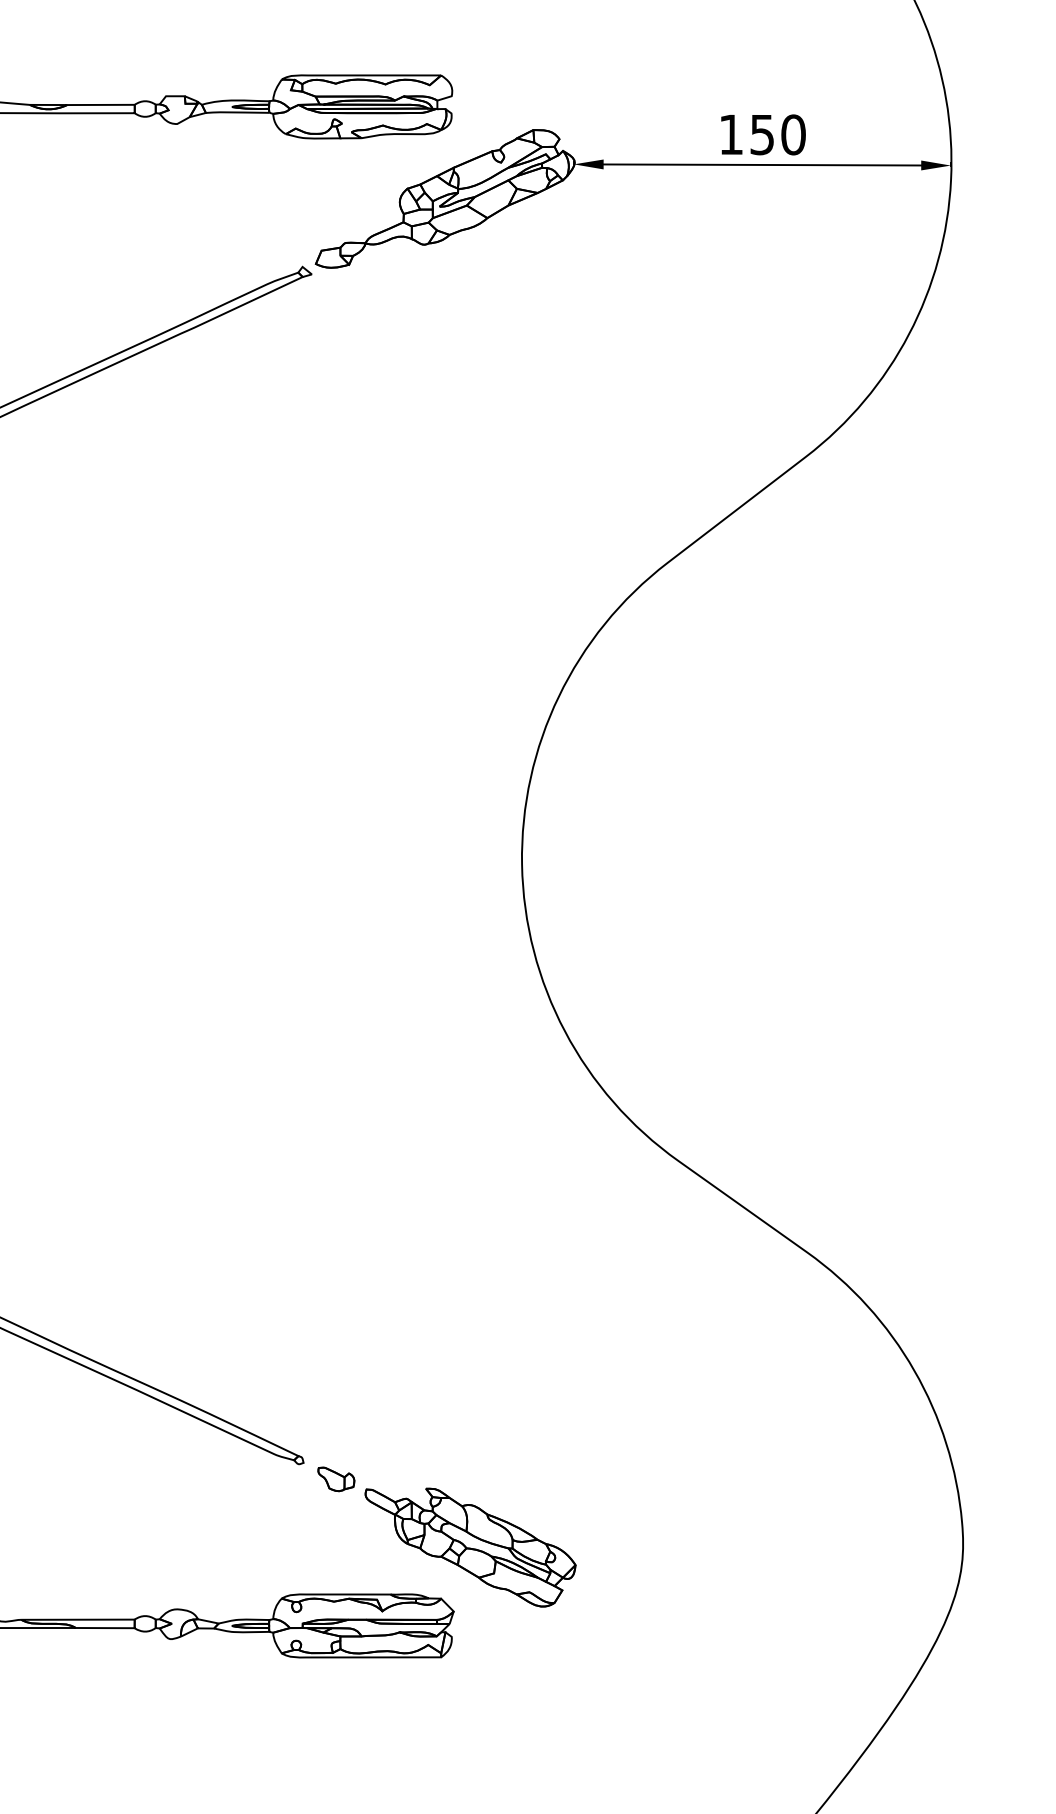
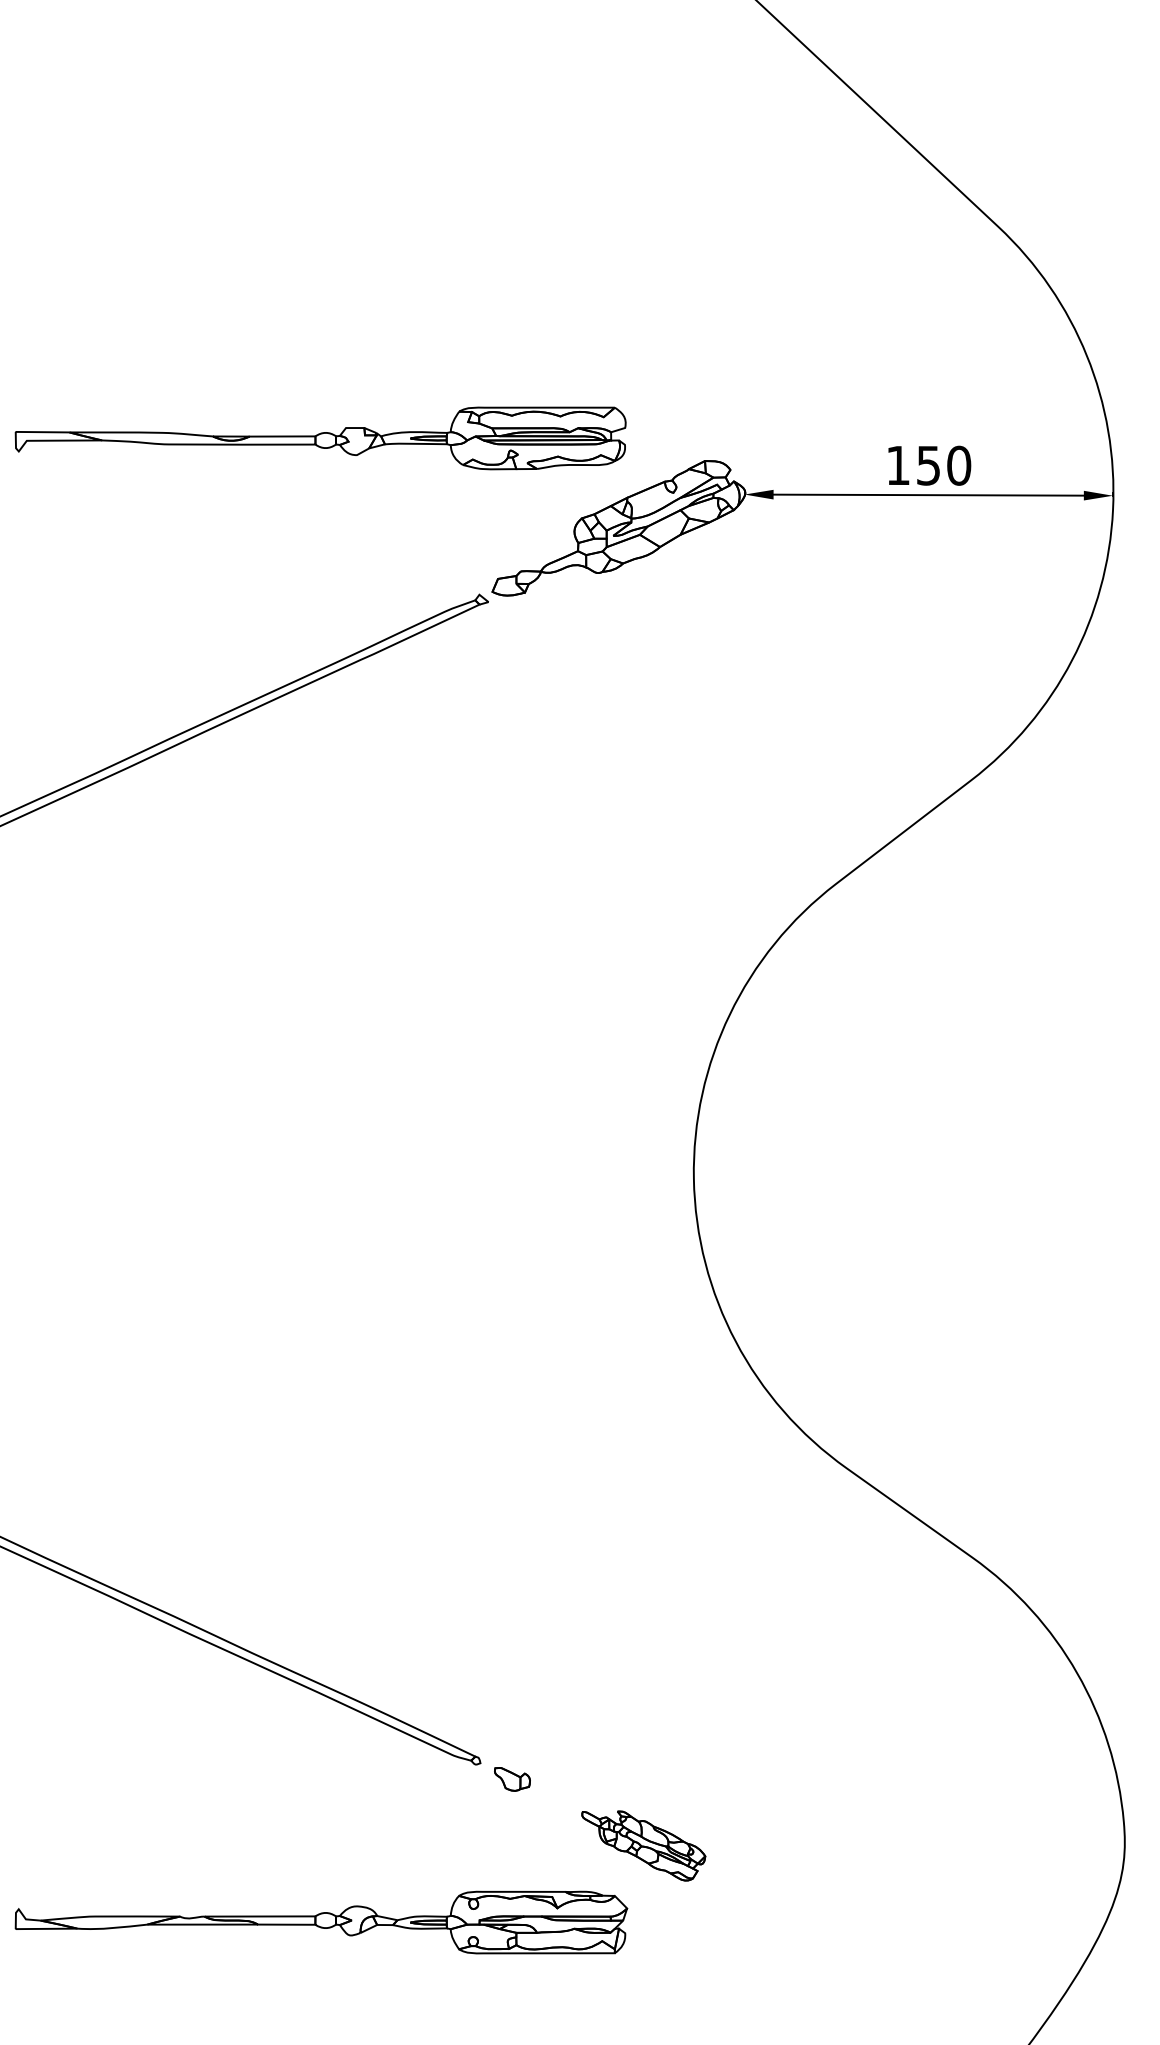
part: (470, 1547) -> (643, 1845), size x0.6

